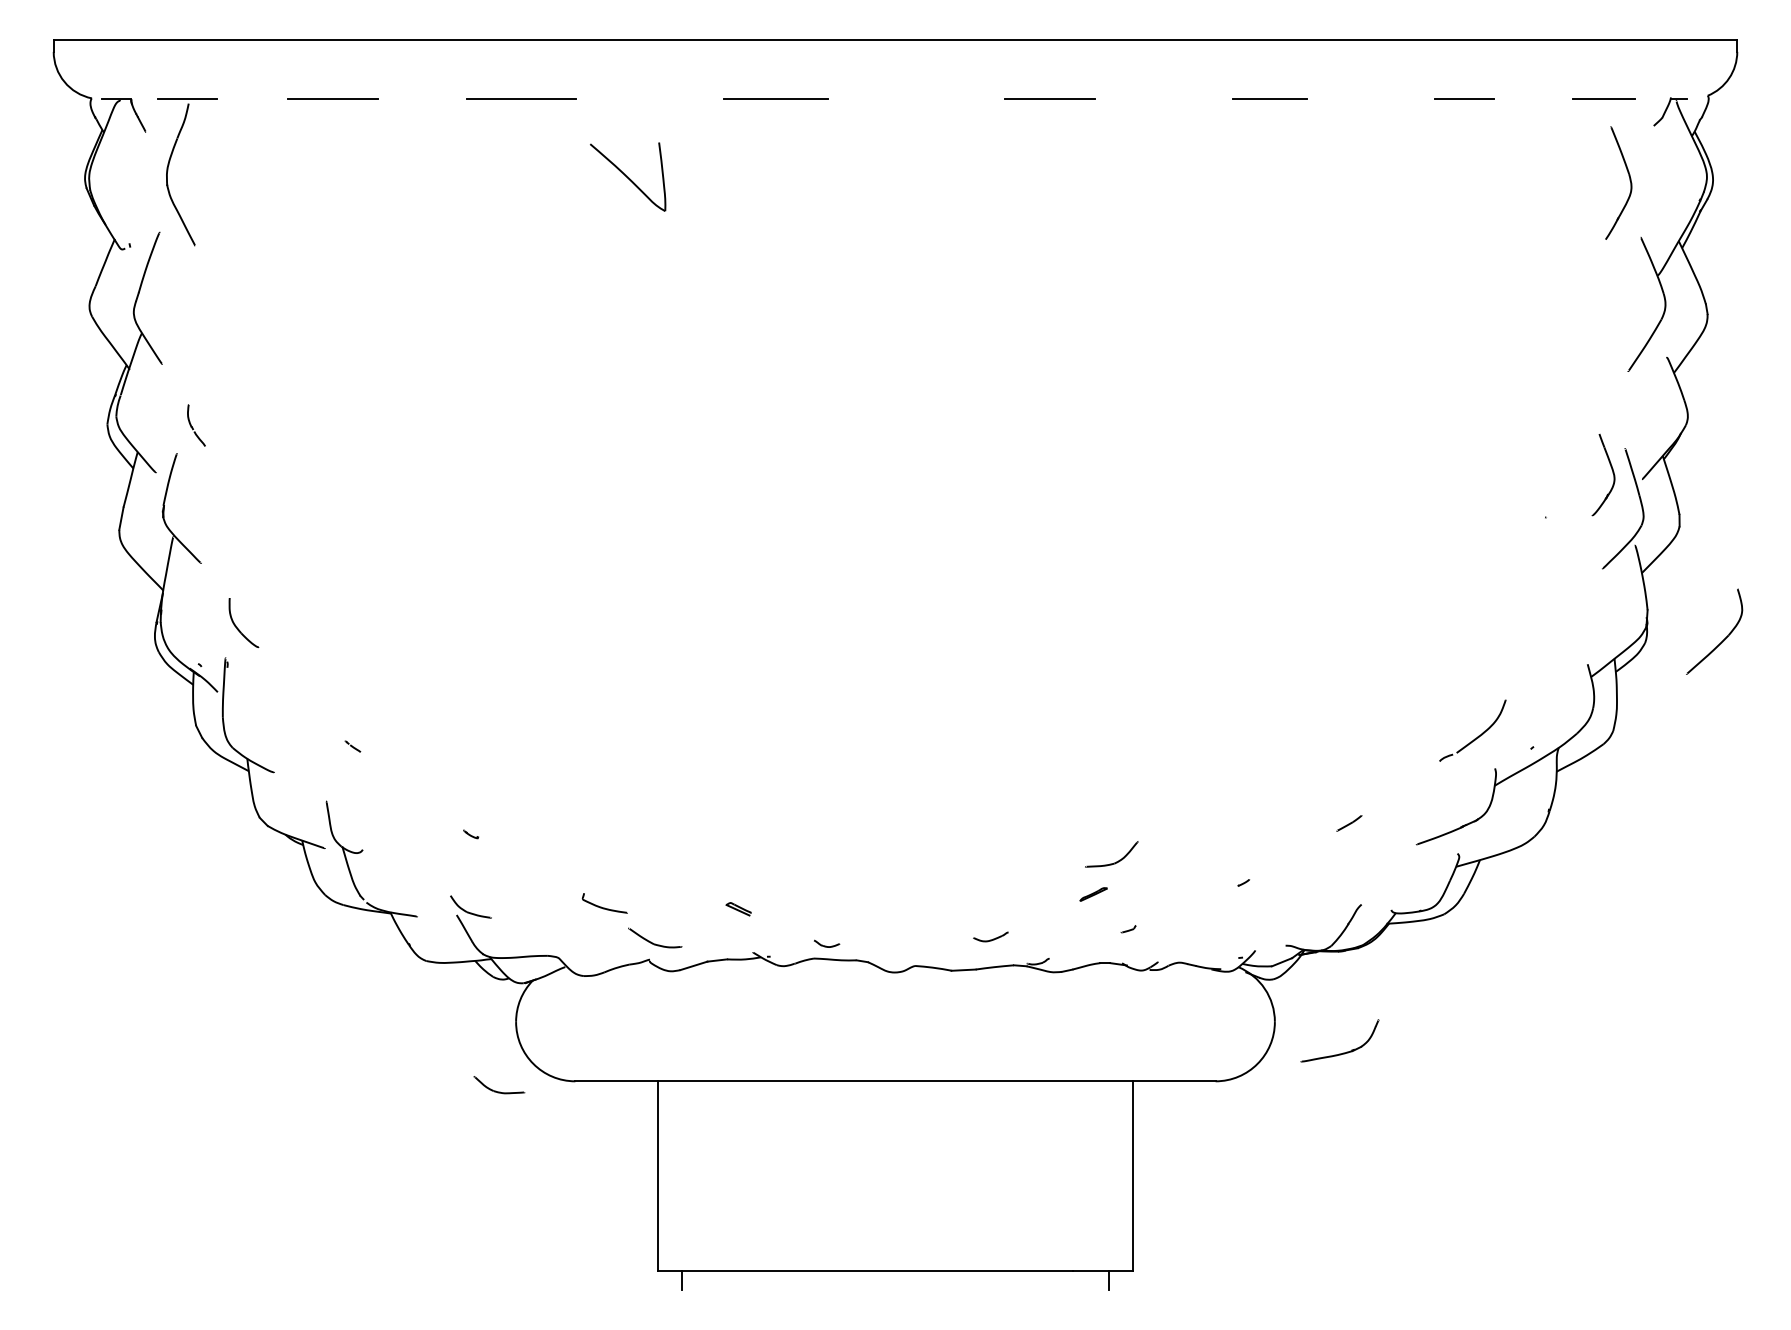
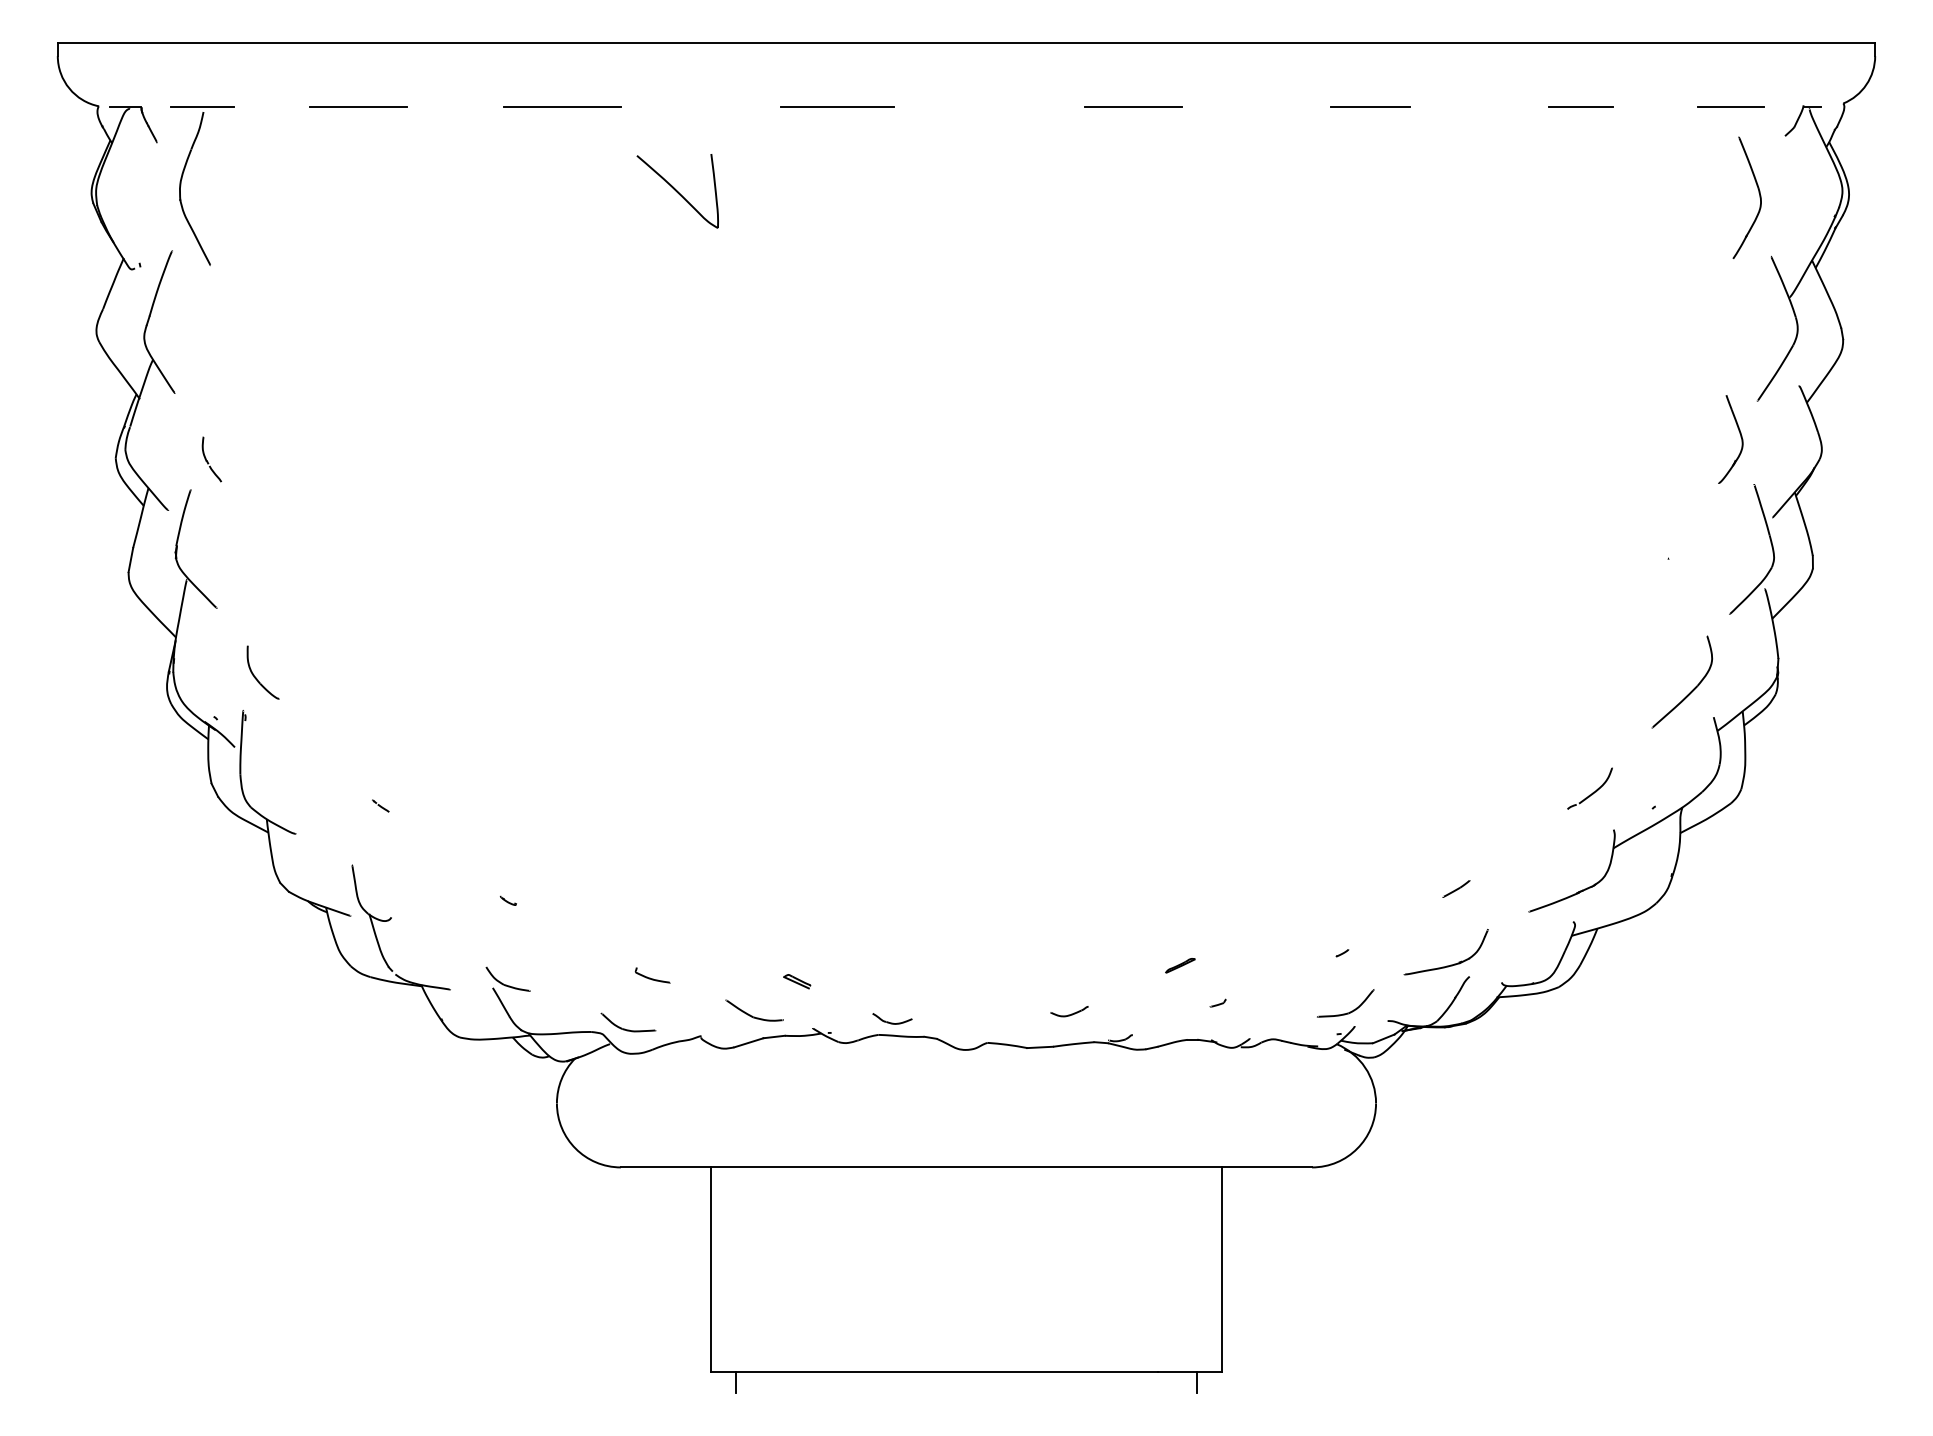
part: (1612, 473) -> (1740, 437), moved
part: (1723, 639) -> (1691, 690), moved
part: (1473, 729) -> (1590, 787), size x0.62
part: (1114, 862) -> (1348, 1012), moved
part: (604, 903) -> (652, 975), size x0.71
part: (655, 937) -> (754, 1010), moved
part: (826, 943) -> (892, 1018), size x1.43
part: (1343, 1052) -> (1450, 964), moved
part: (499, 1085) -> (628, 1022), moved

